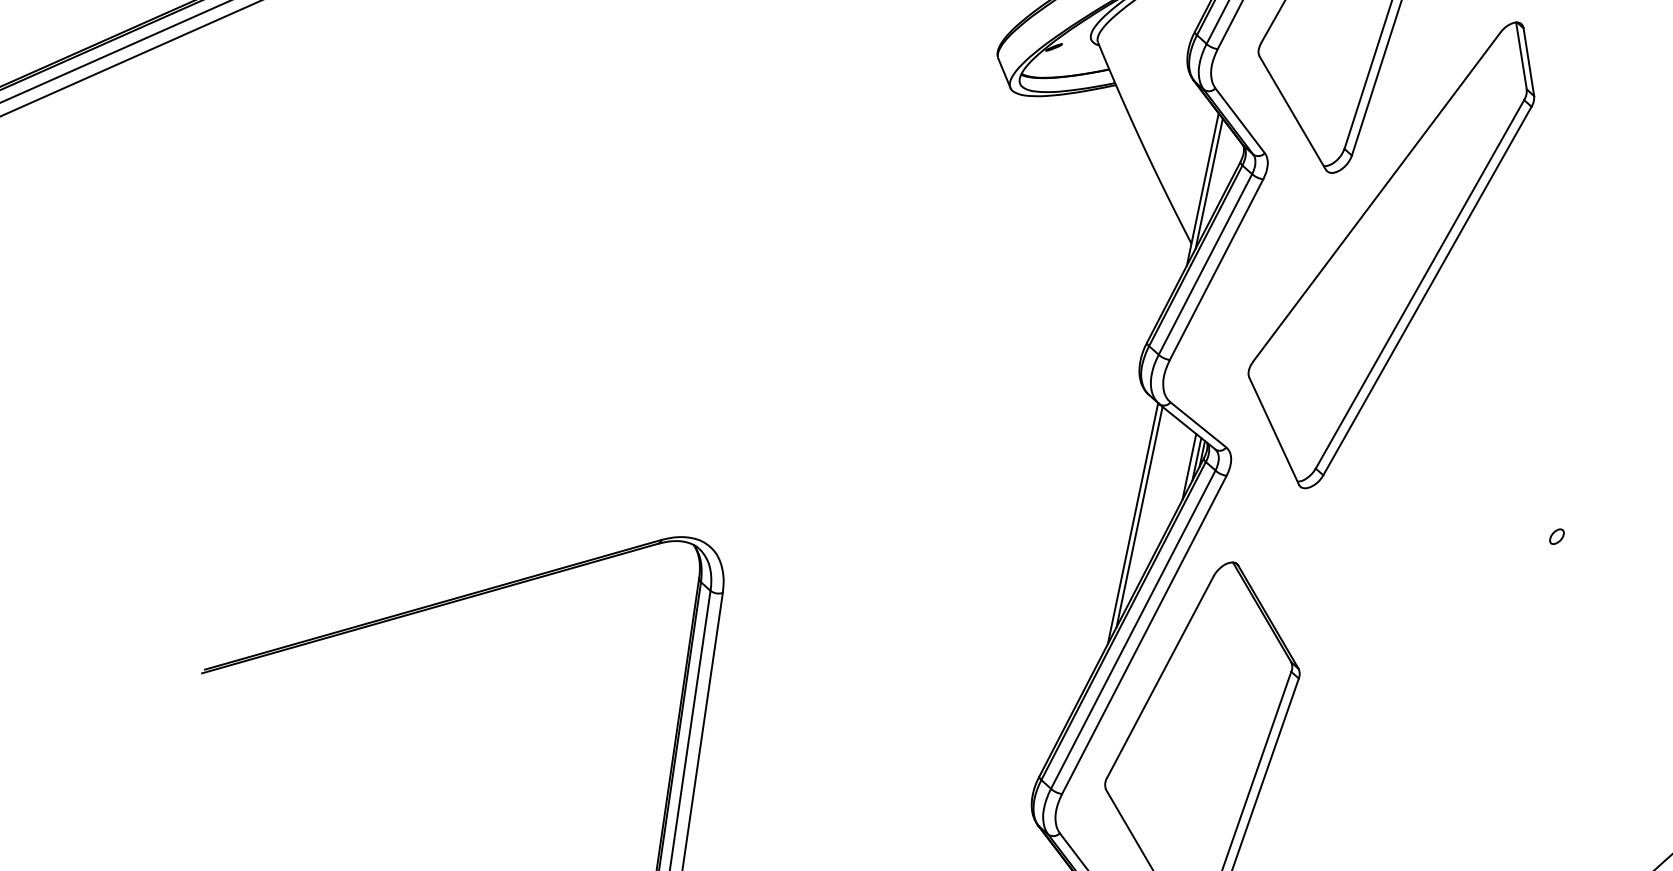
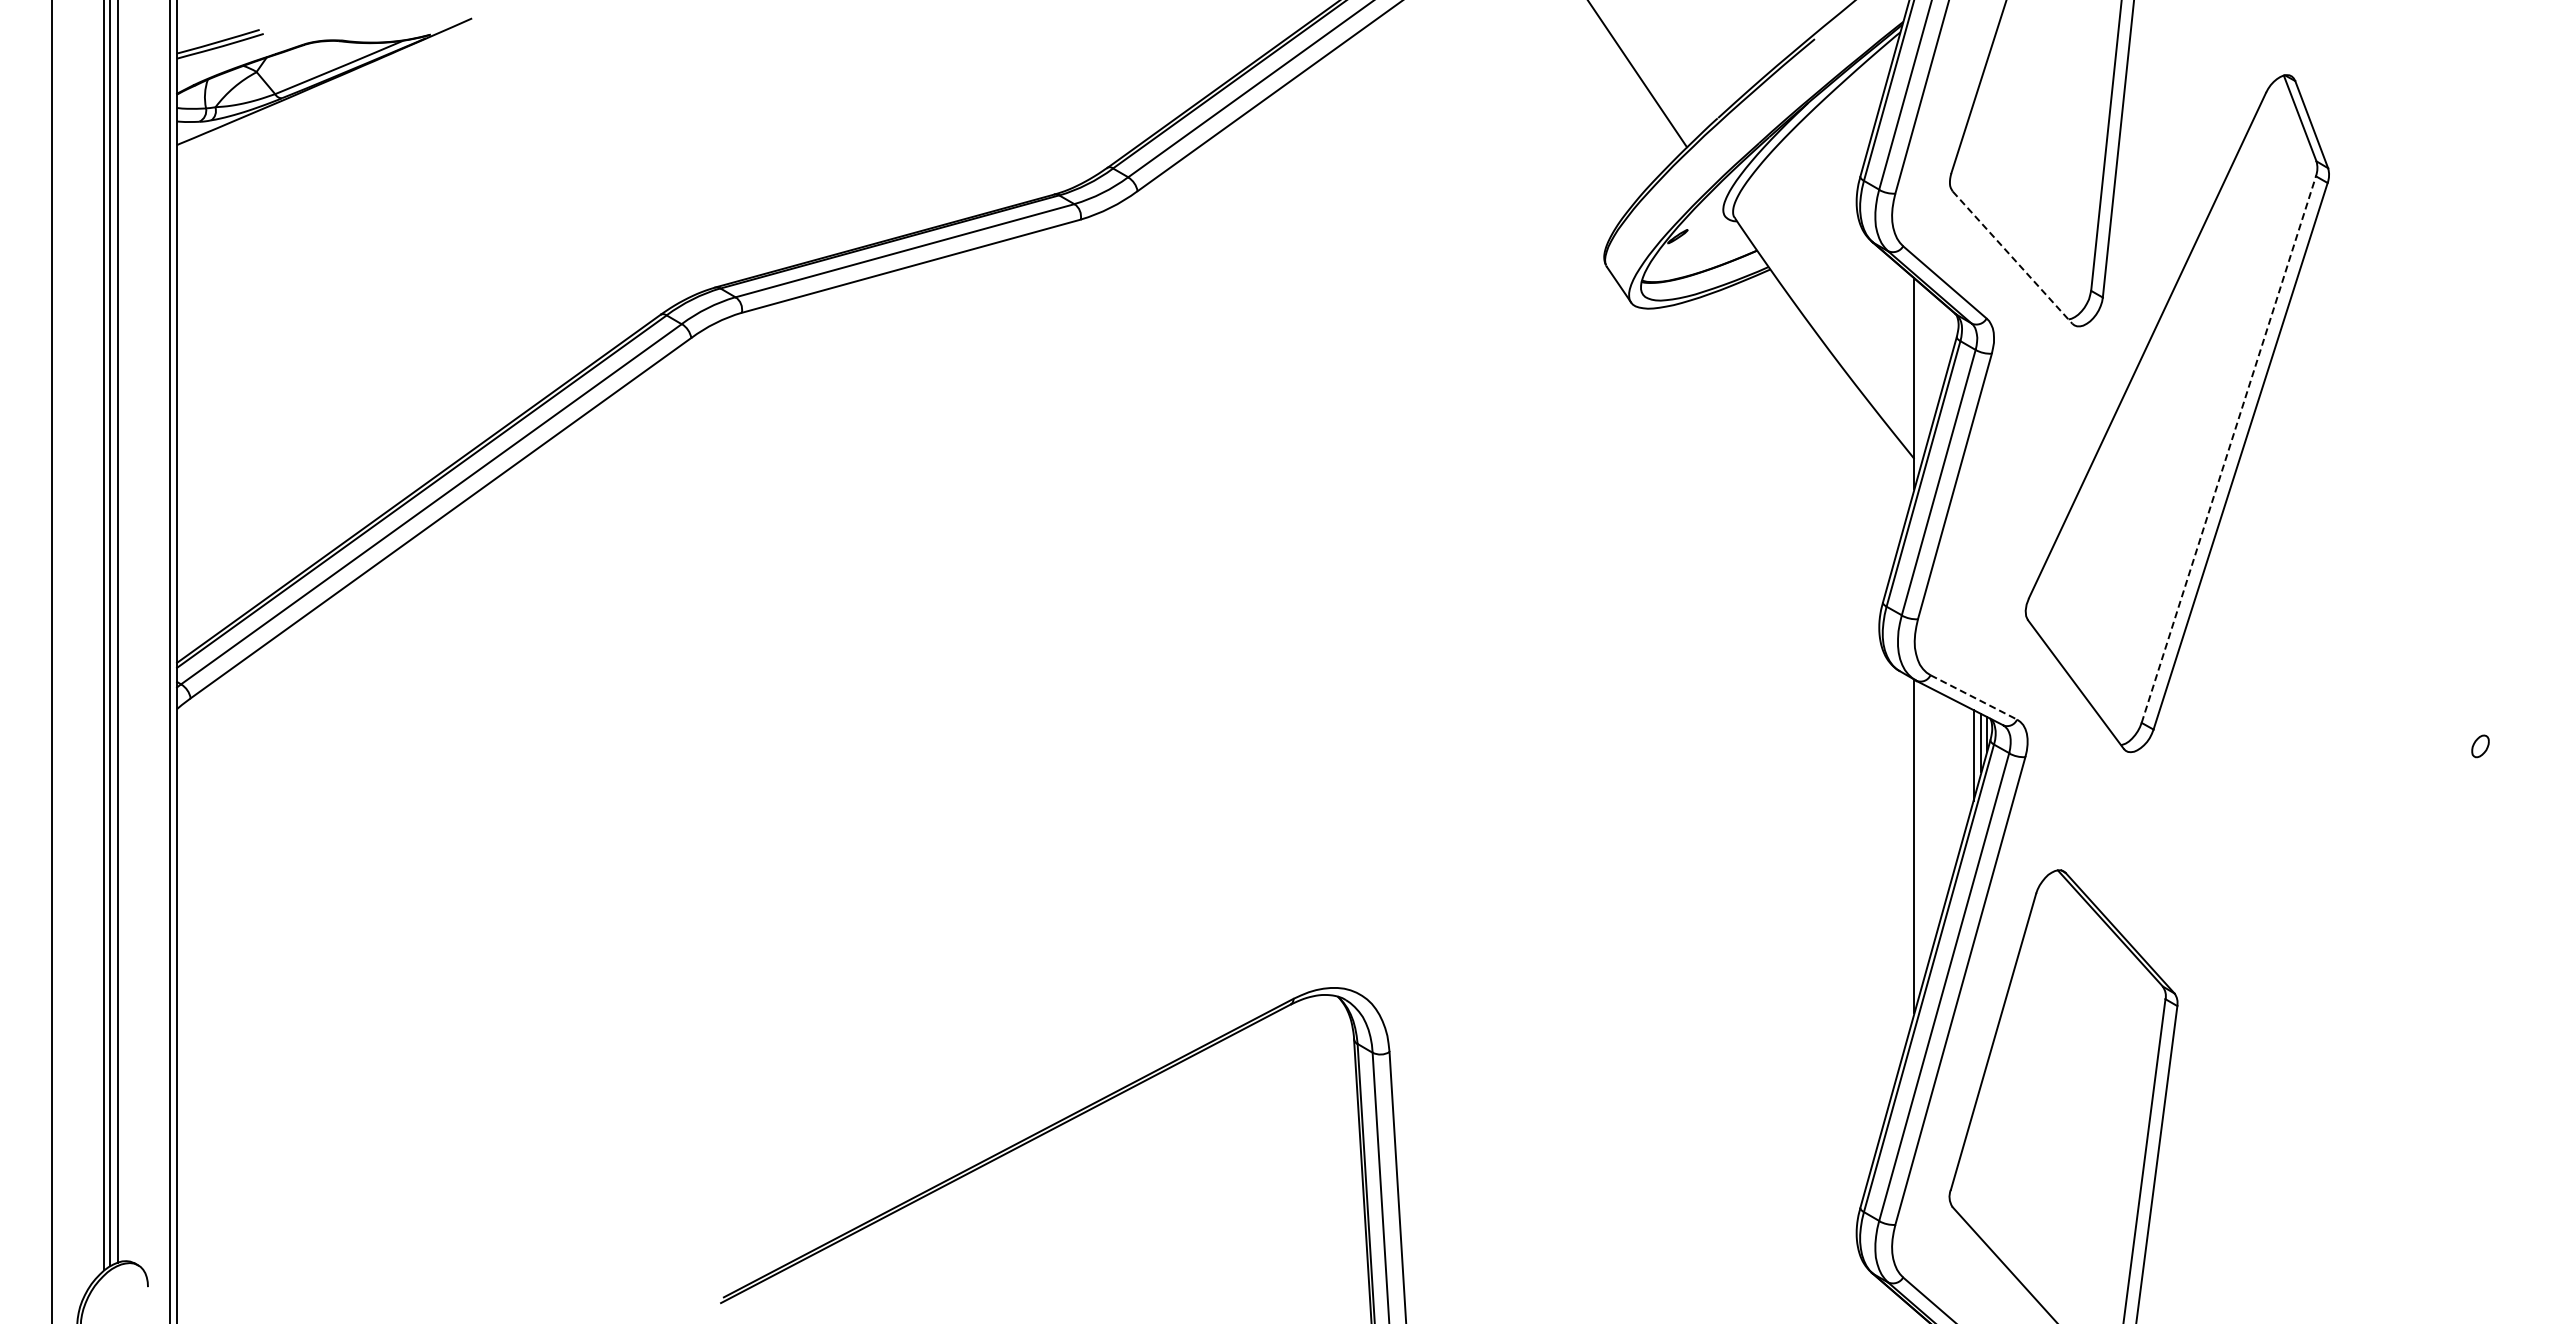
line: (1292, 113) -> (2012, 258), solid -> dashed
line: (1209, 183) -> (1921, 374), removed
line: (1419, 284) -> (2228, 449), solid -> dashed
line: (1198, 424) -> (1973, 697), solid -> dashed
line: (1139, 516) -> (1921, 835), removed

